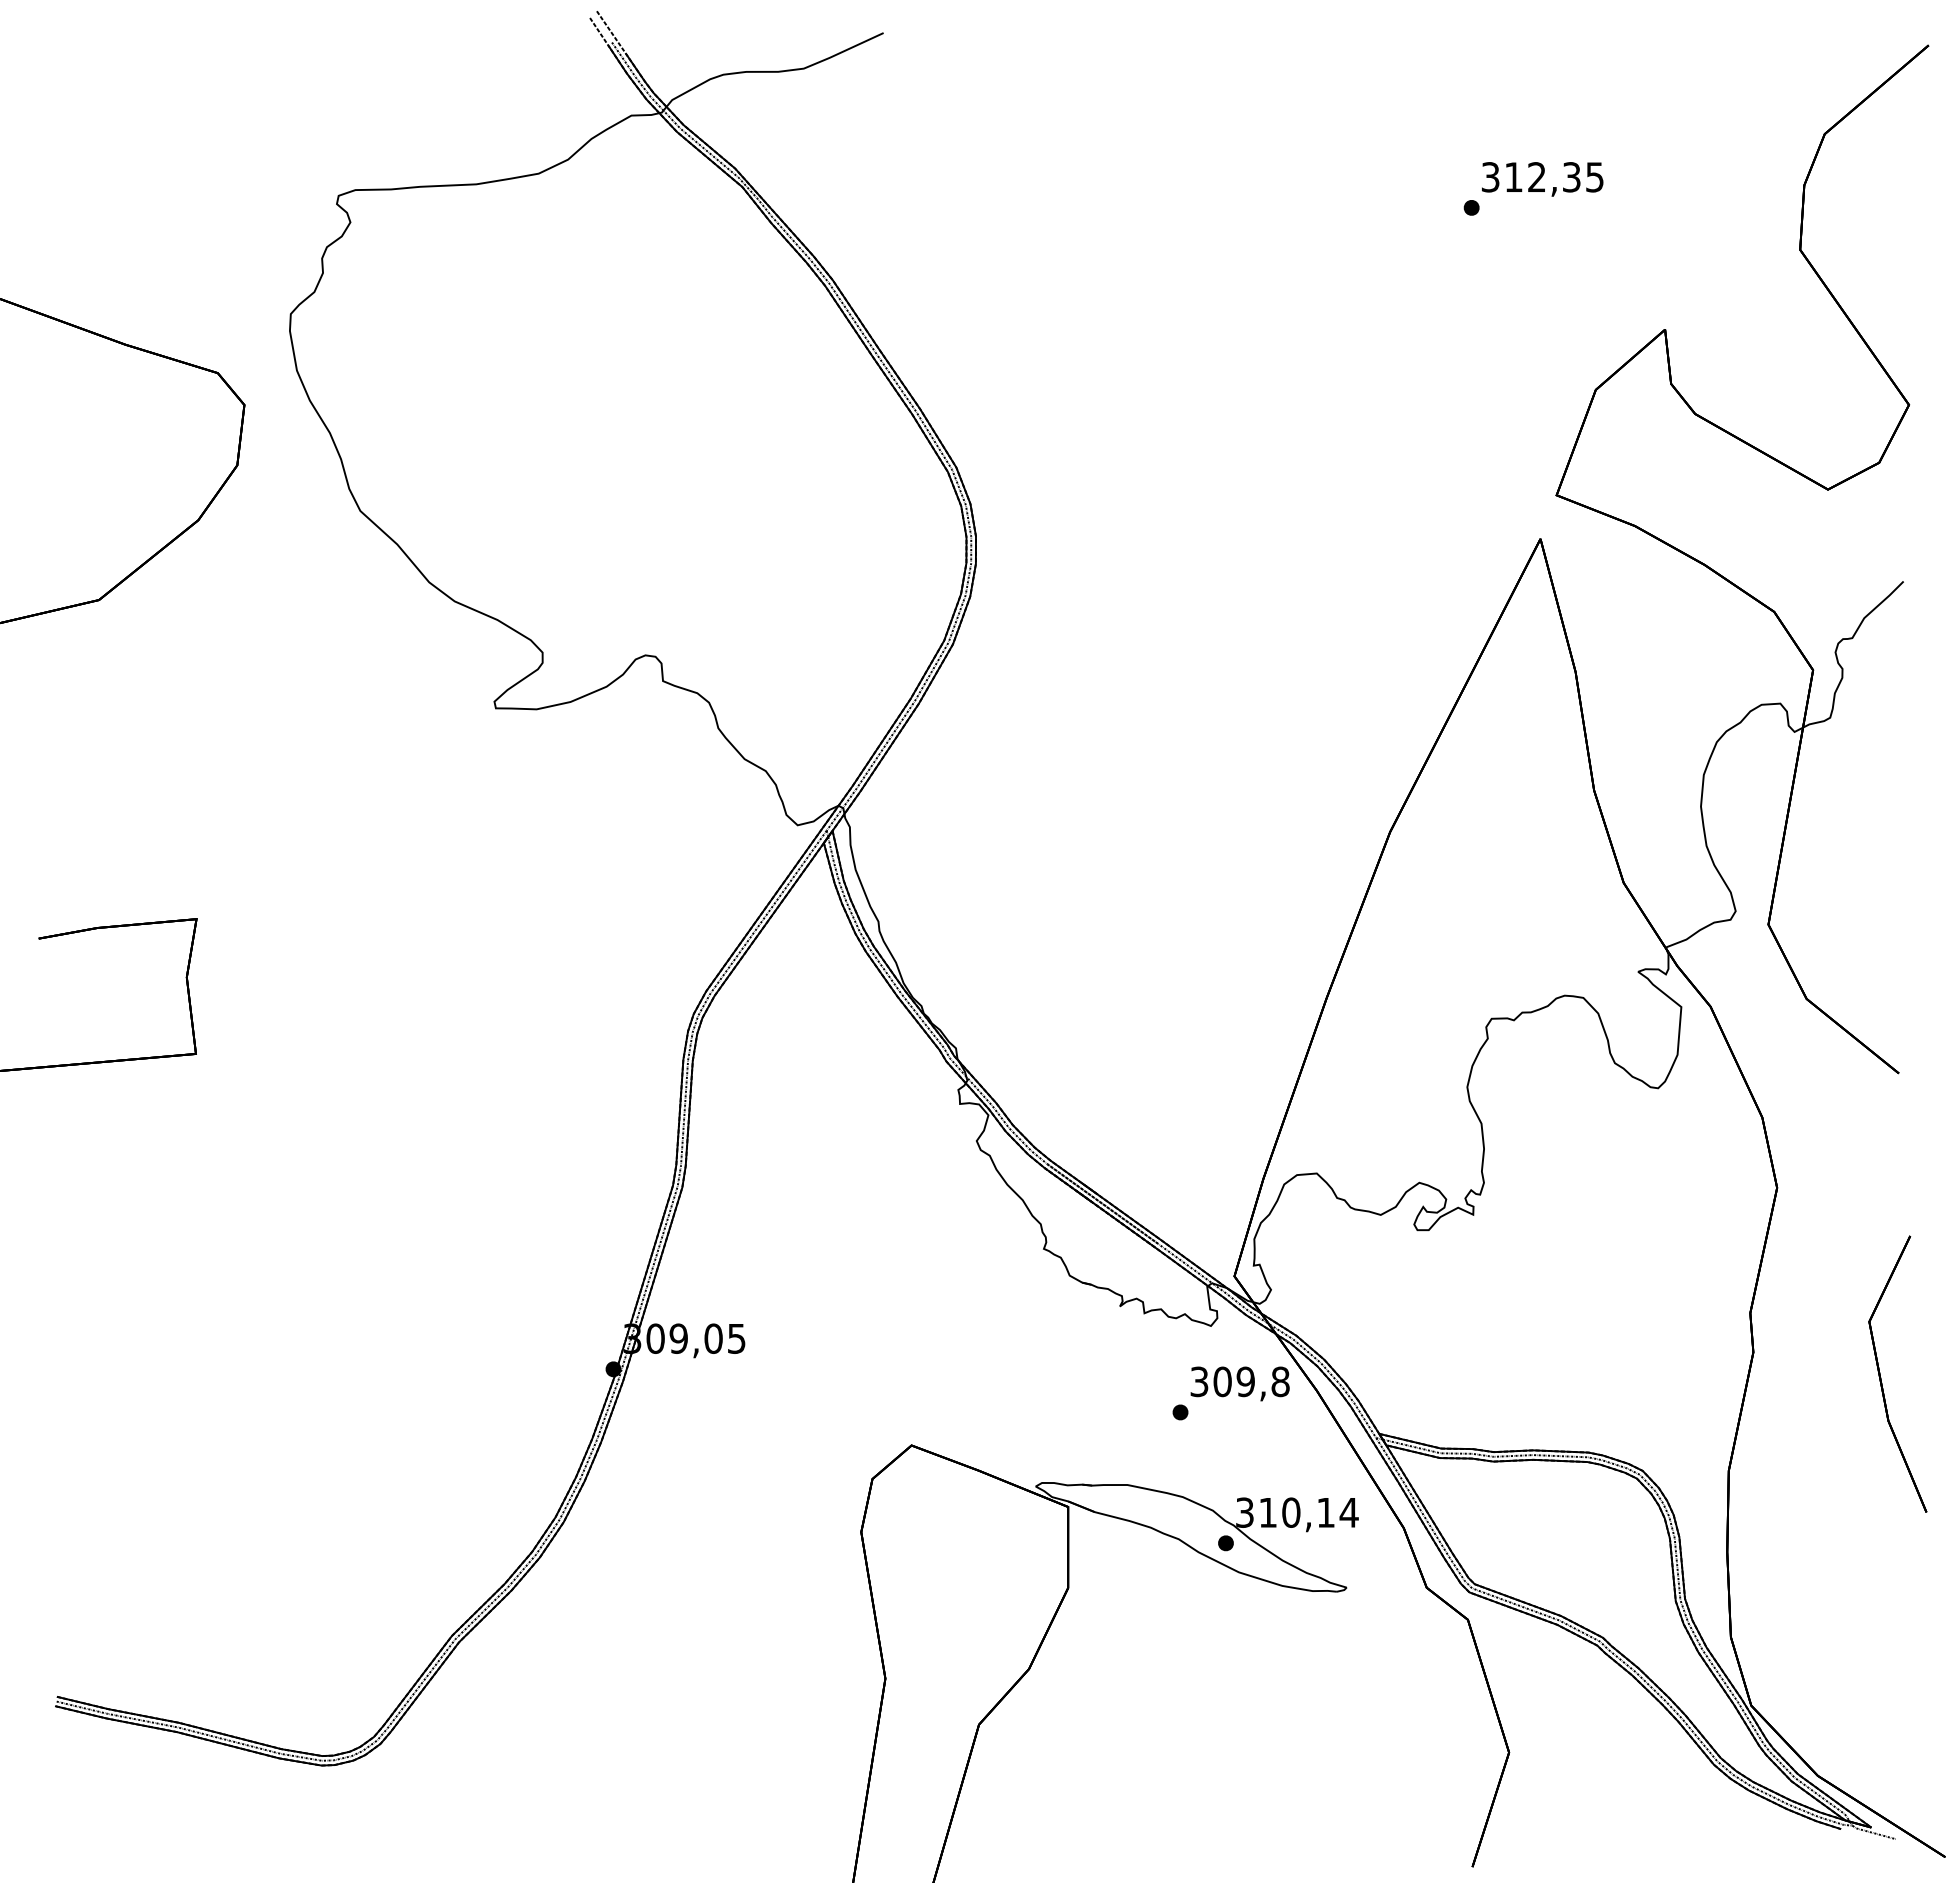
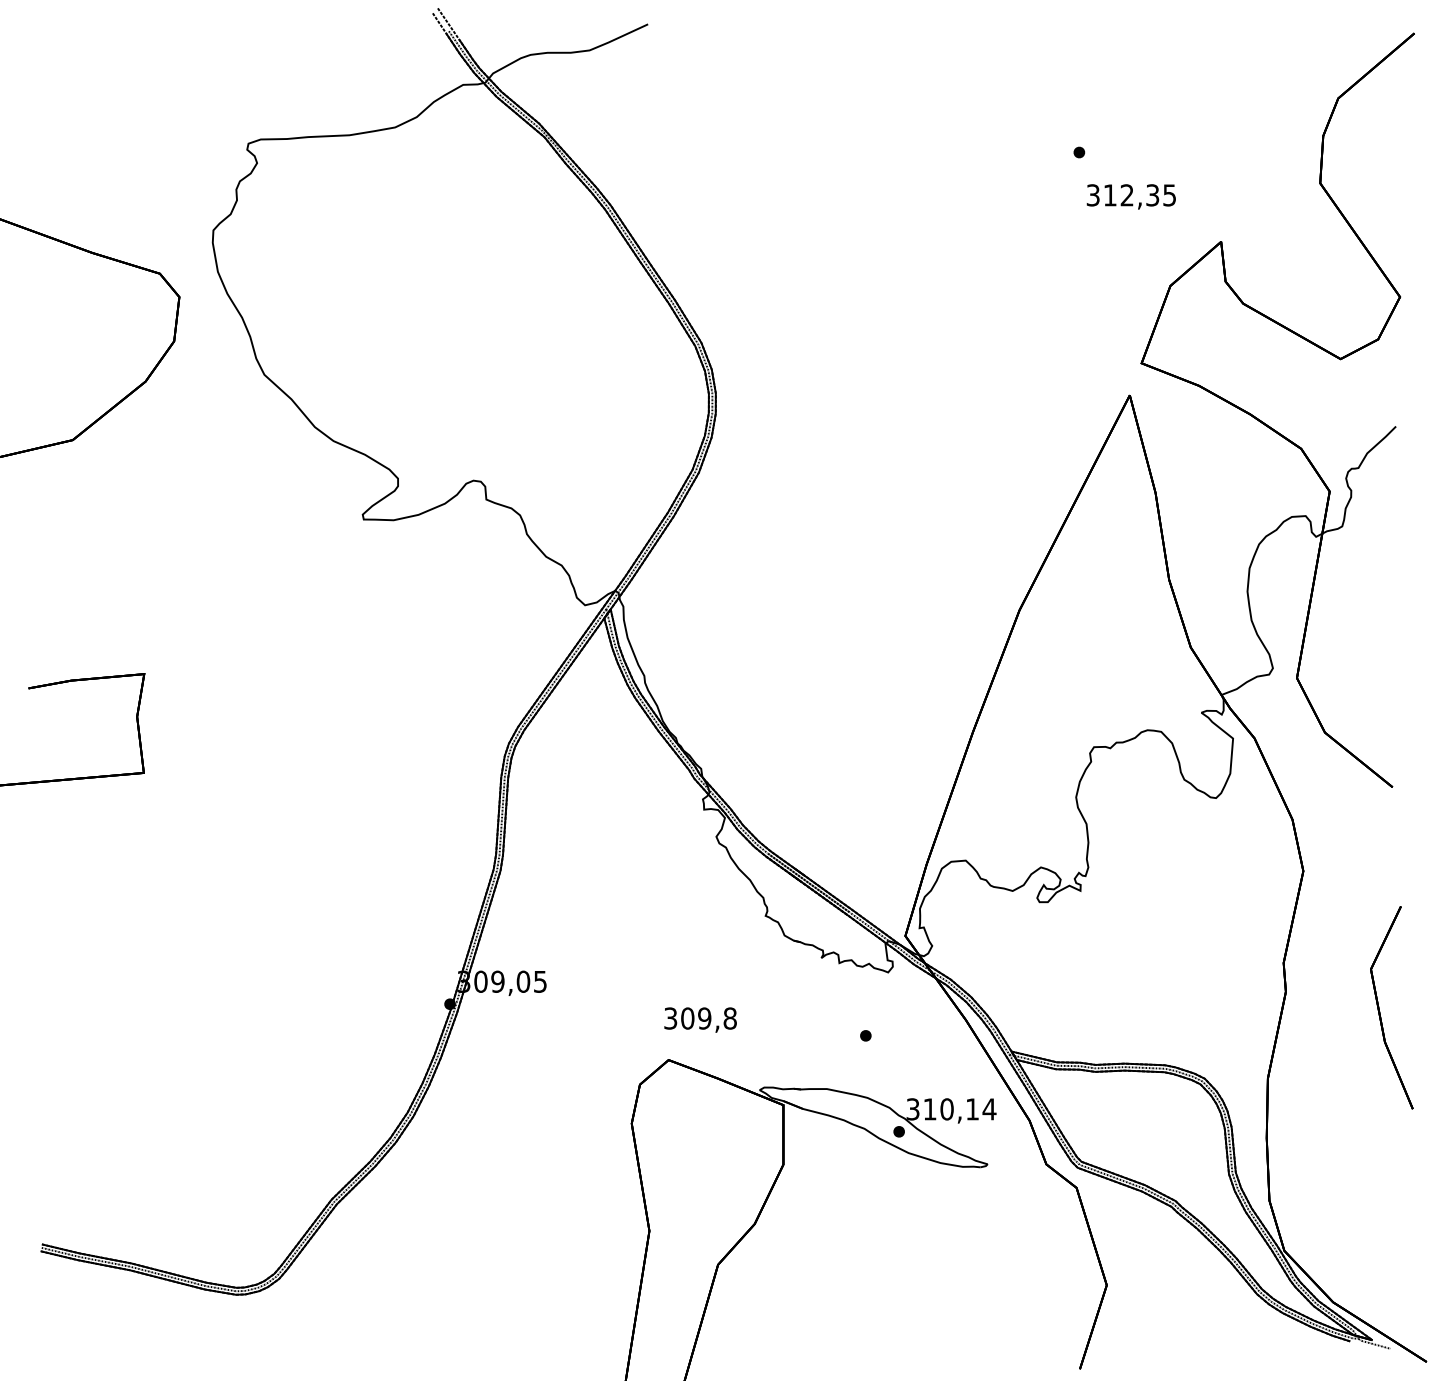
text: (1542, 179) -> (1131, 196), moved
text: (1239, 1383) -> (700, 1019), moved

